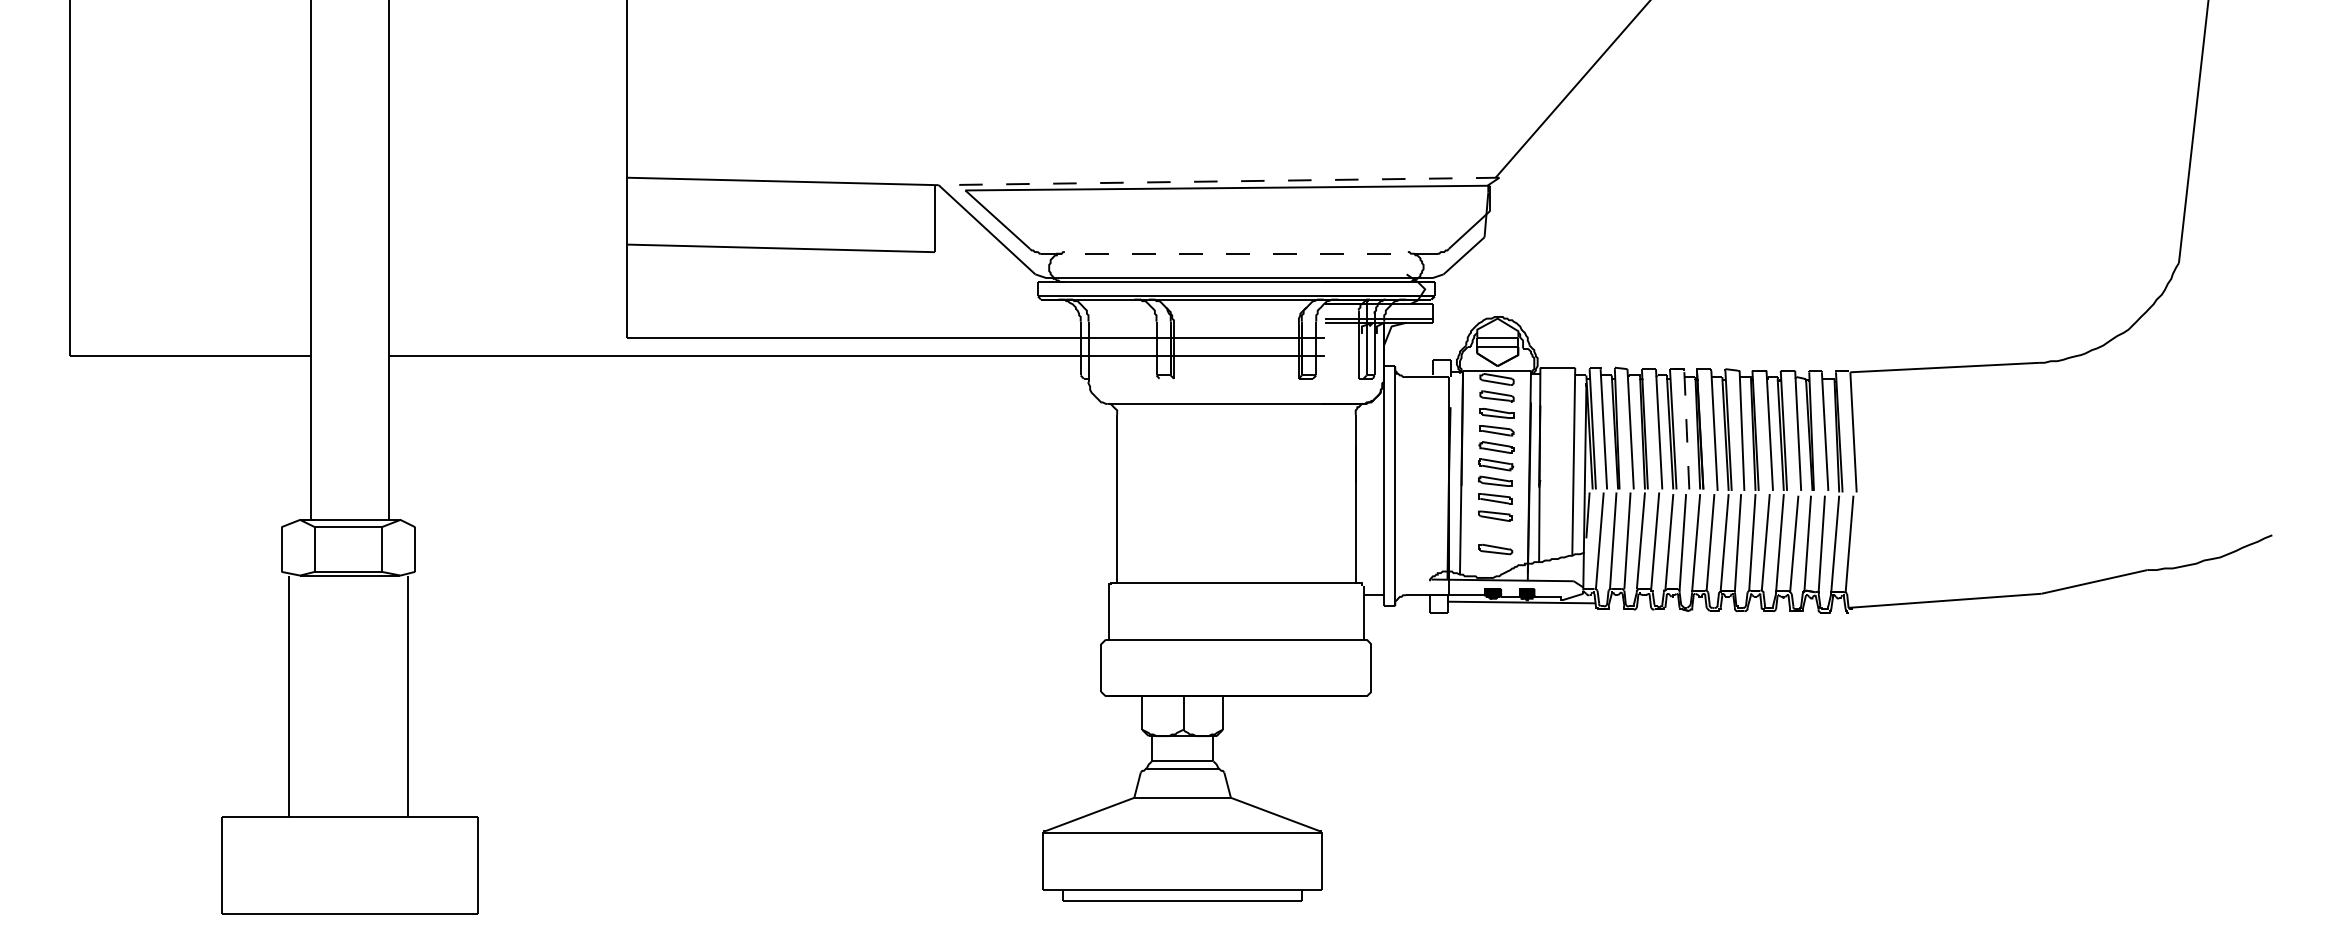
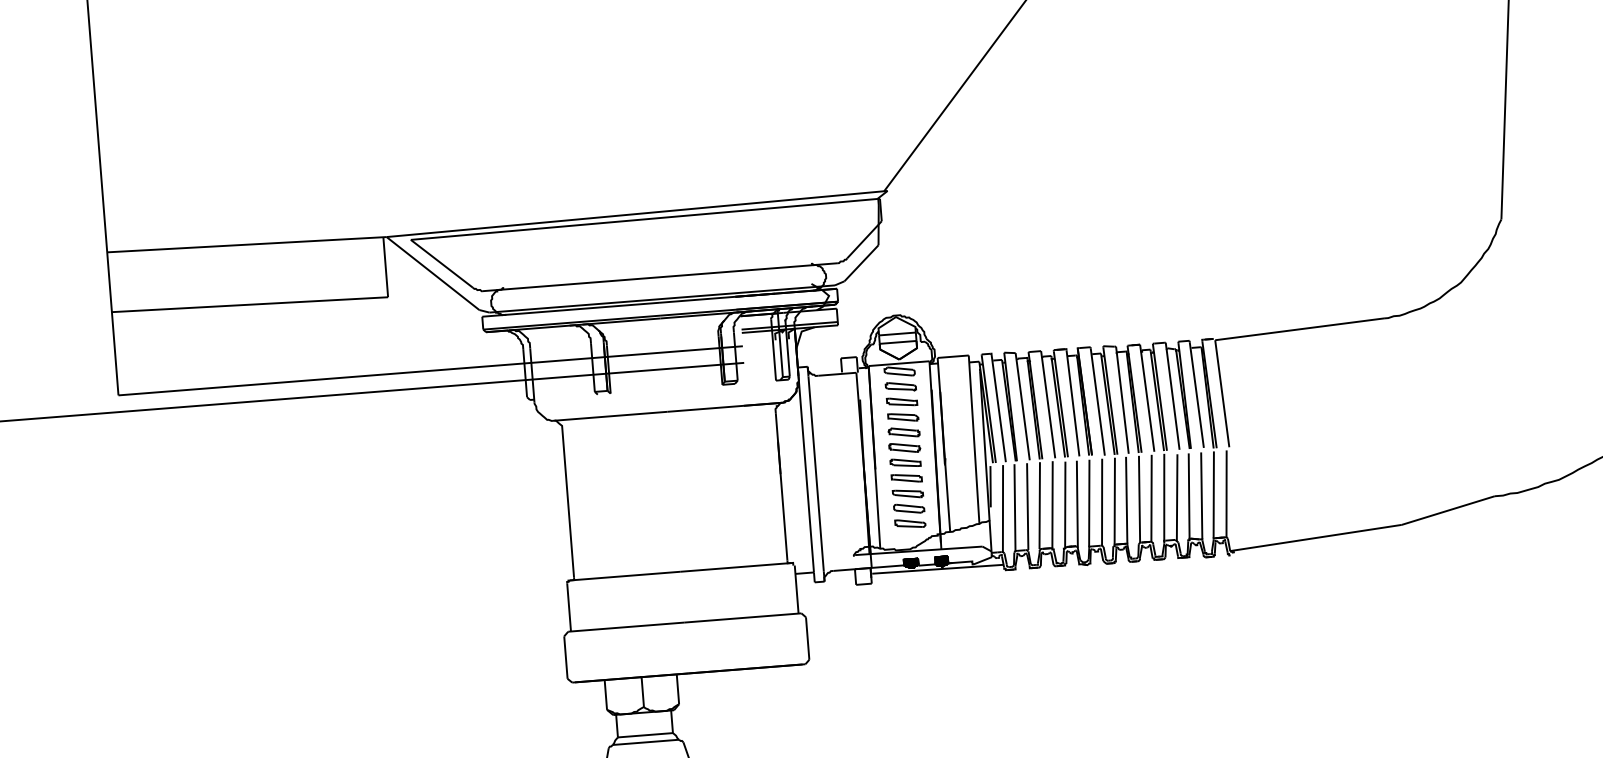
line: (1218, 181) -> (636, 214), dashed -> solid
line: (1238, 253) -> (659, 277), dashed -> solid
line: (1686, 429) -> (1072, 402), dashed -> solid
part: (1495, 532) -> (909, 508), added

